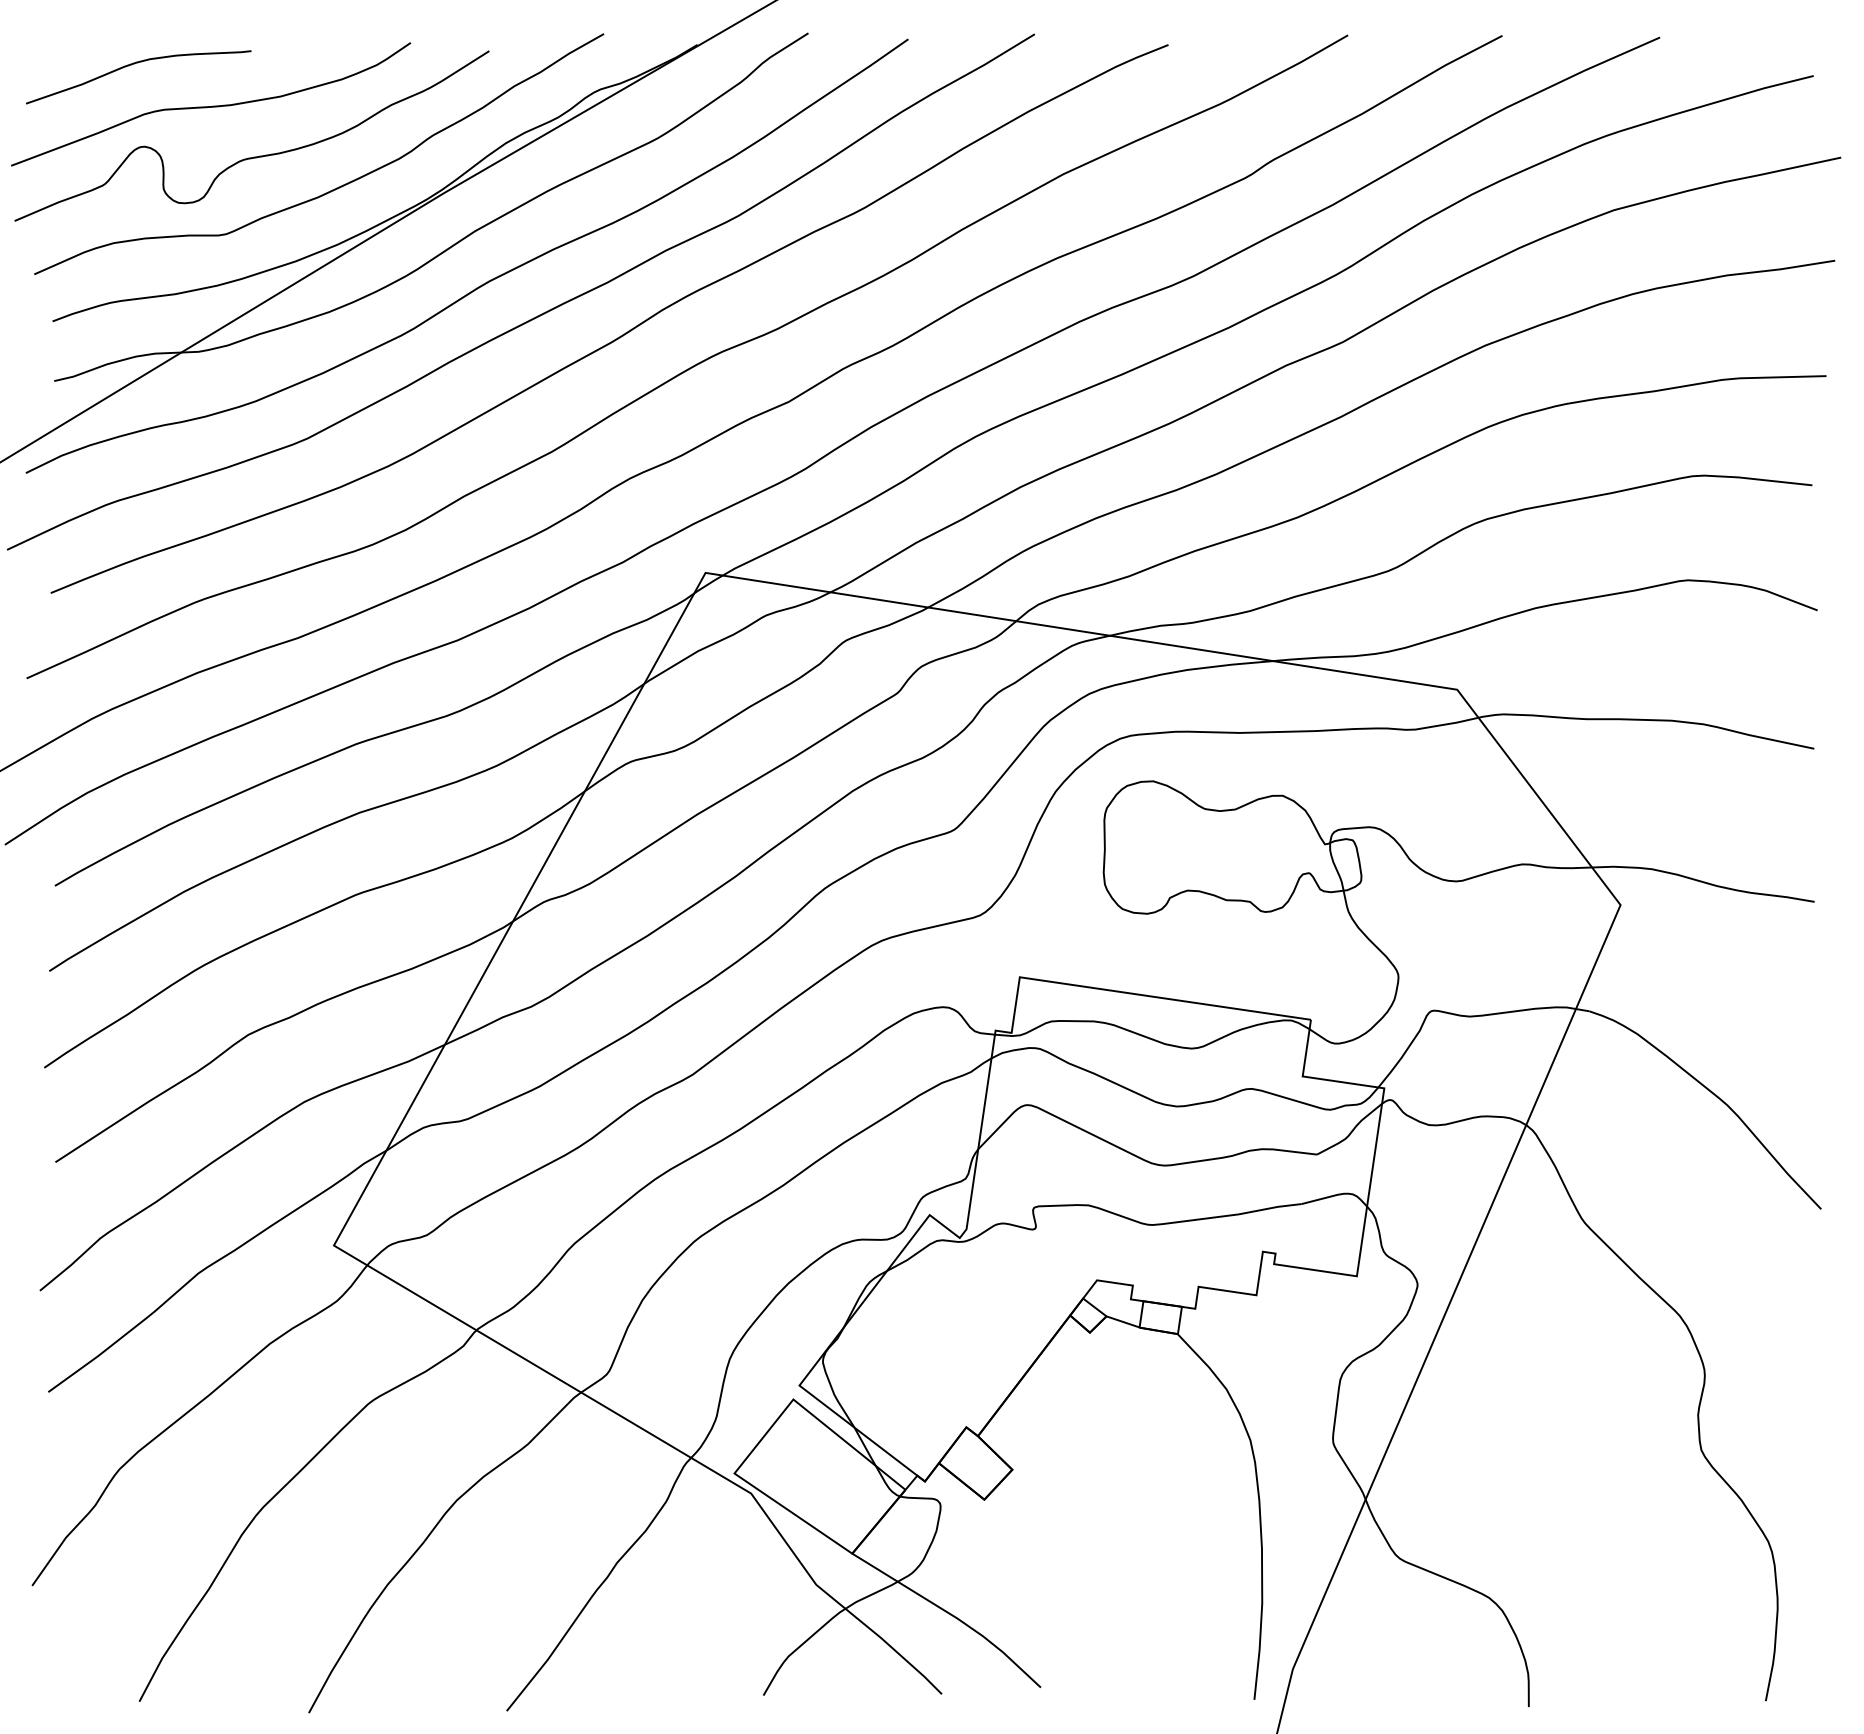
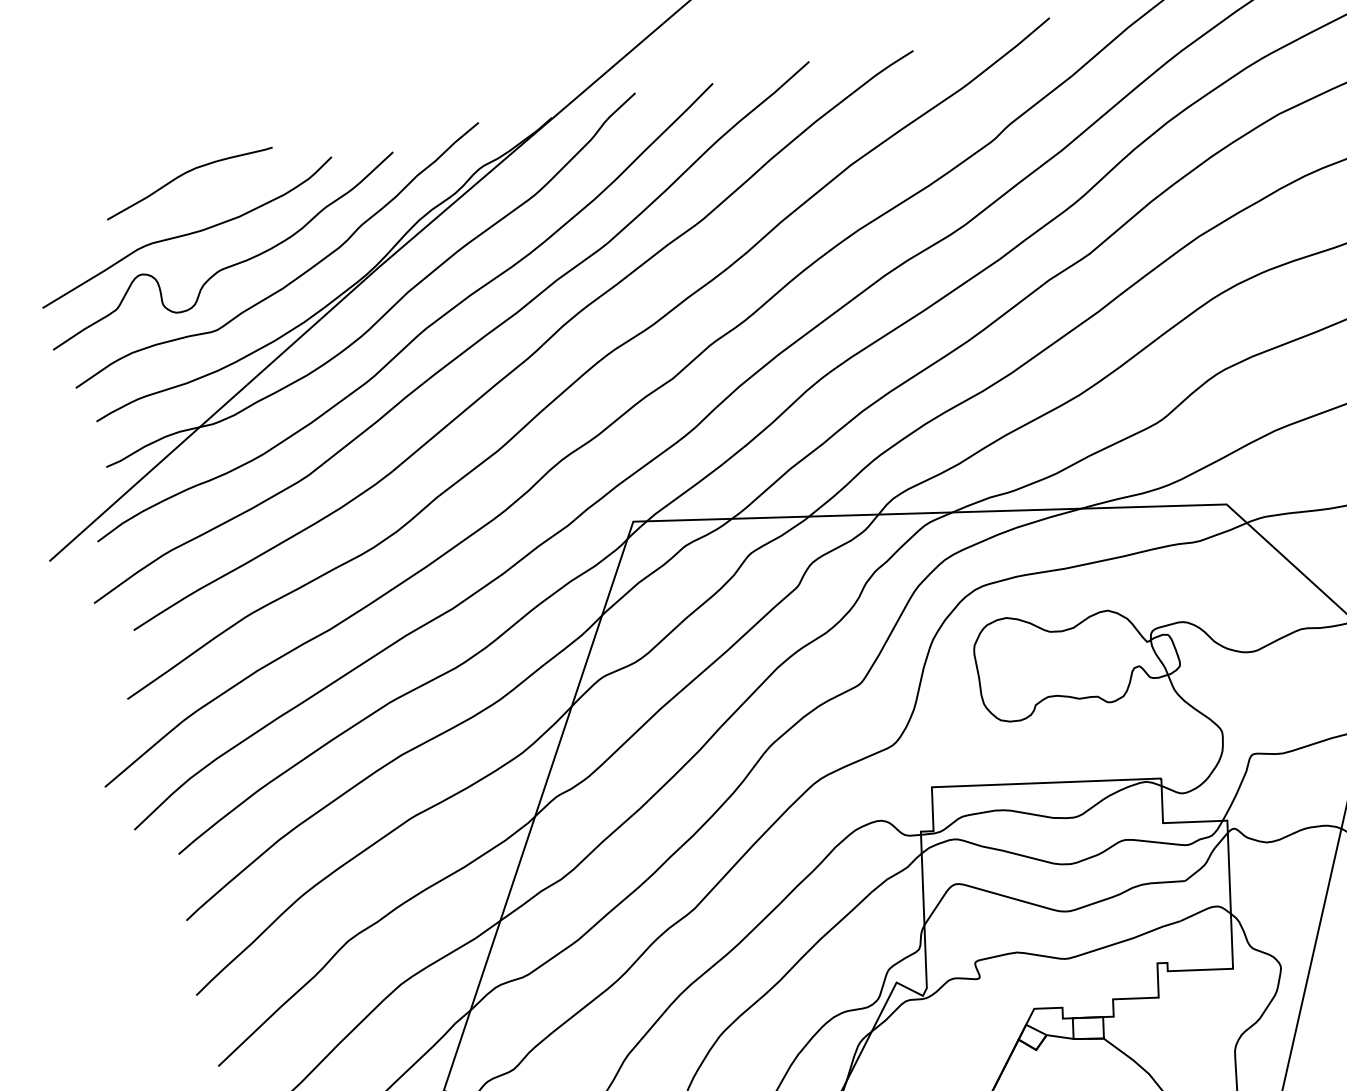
curve: (134, 64) -> (184, 174), moved

